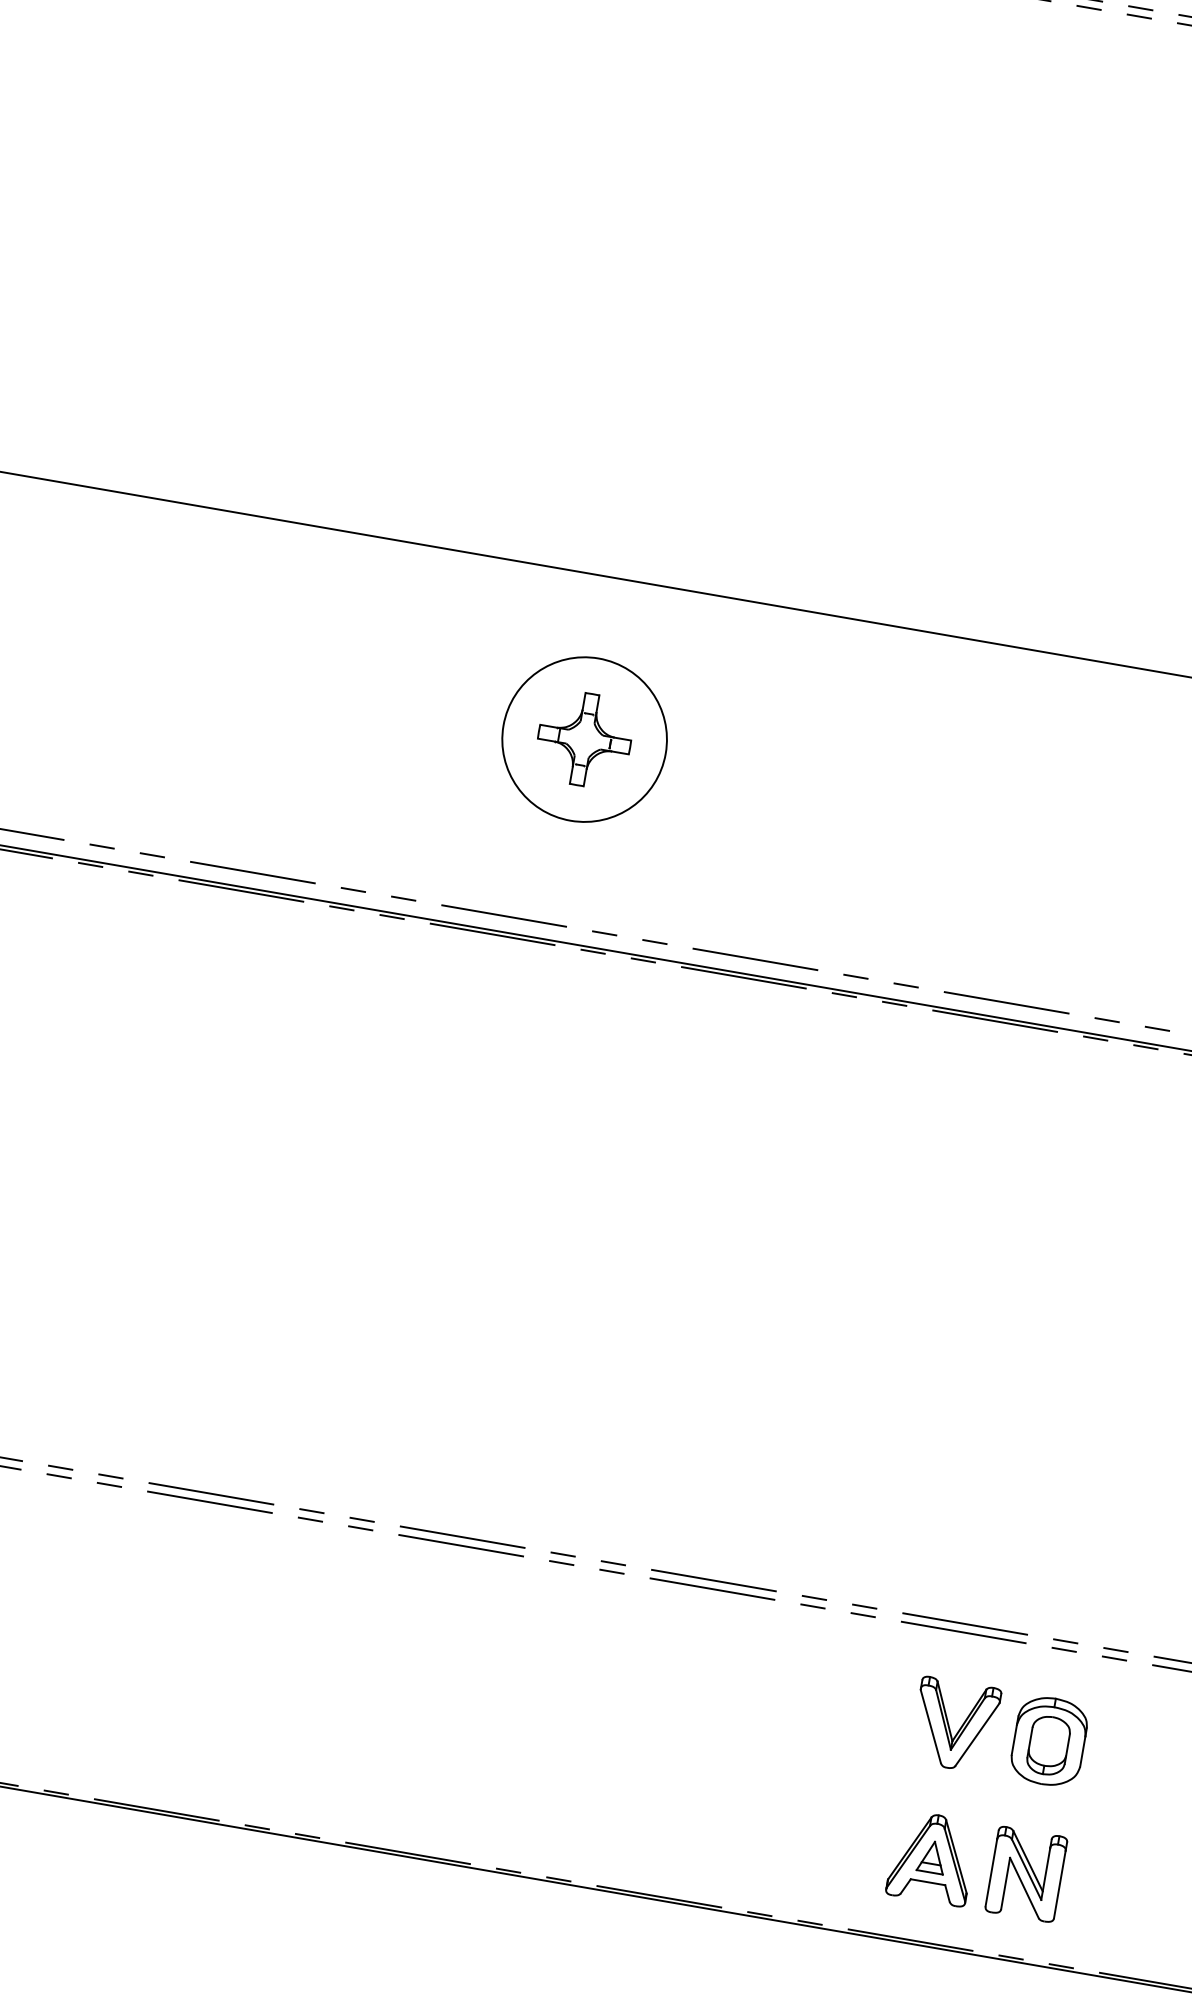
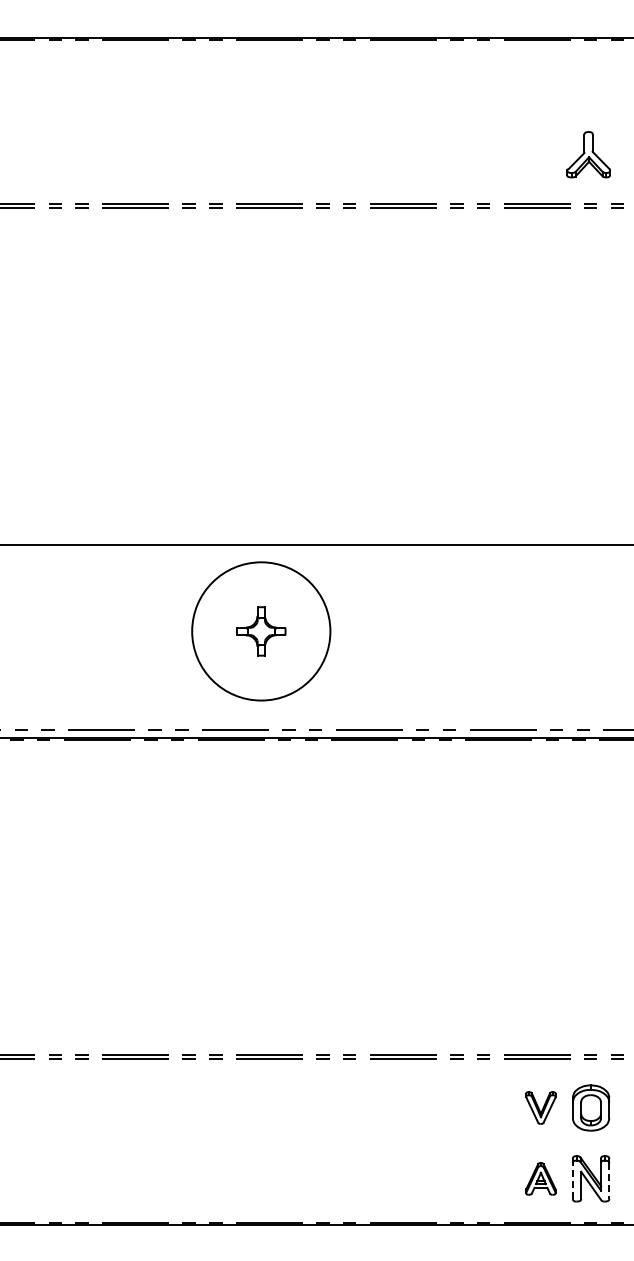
circle: (585, 739) -> (261, 631), size x1.6
part: (954, 1724) -> (540, 1107), size x0.7
part: (931, 1857) -> (540, 1178), size x0.7
line: (990, 1873) -> (572, 1181), solid -> dashed
line: (1060, 1885) -> (609, 1181), solid -> dashed

